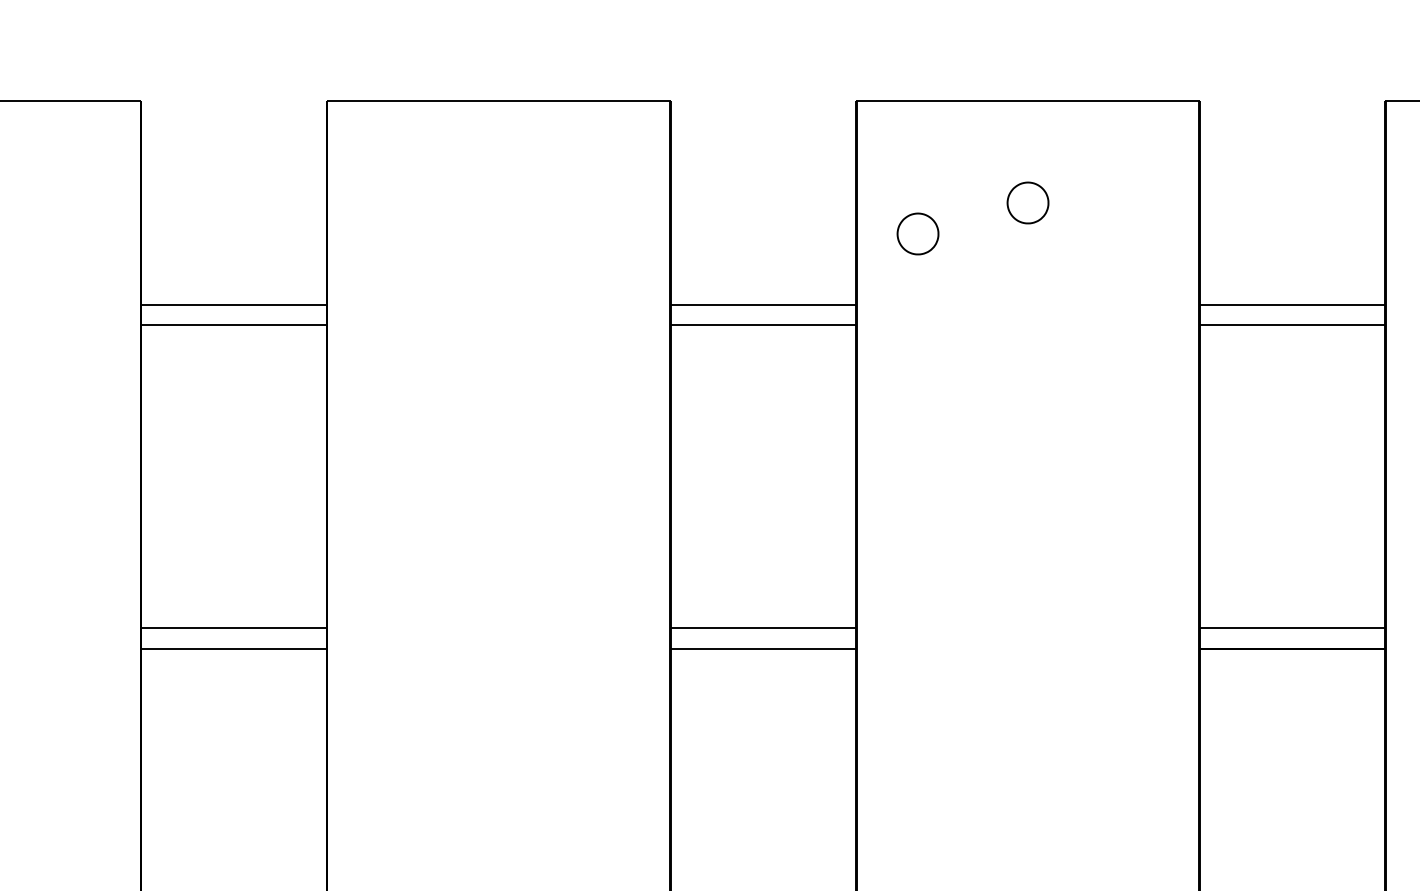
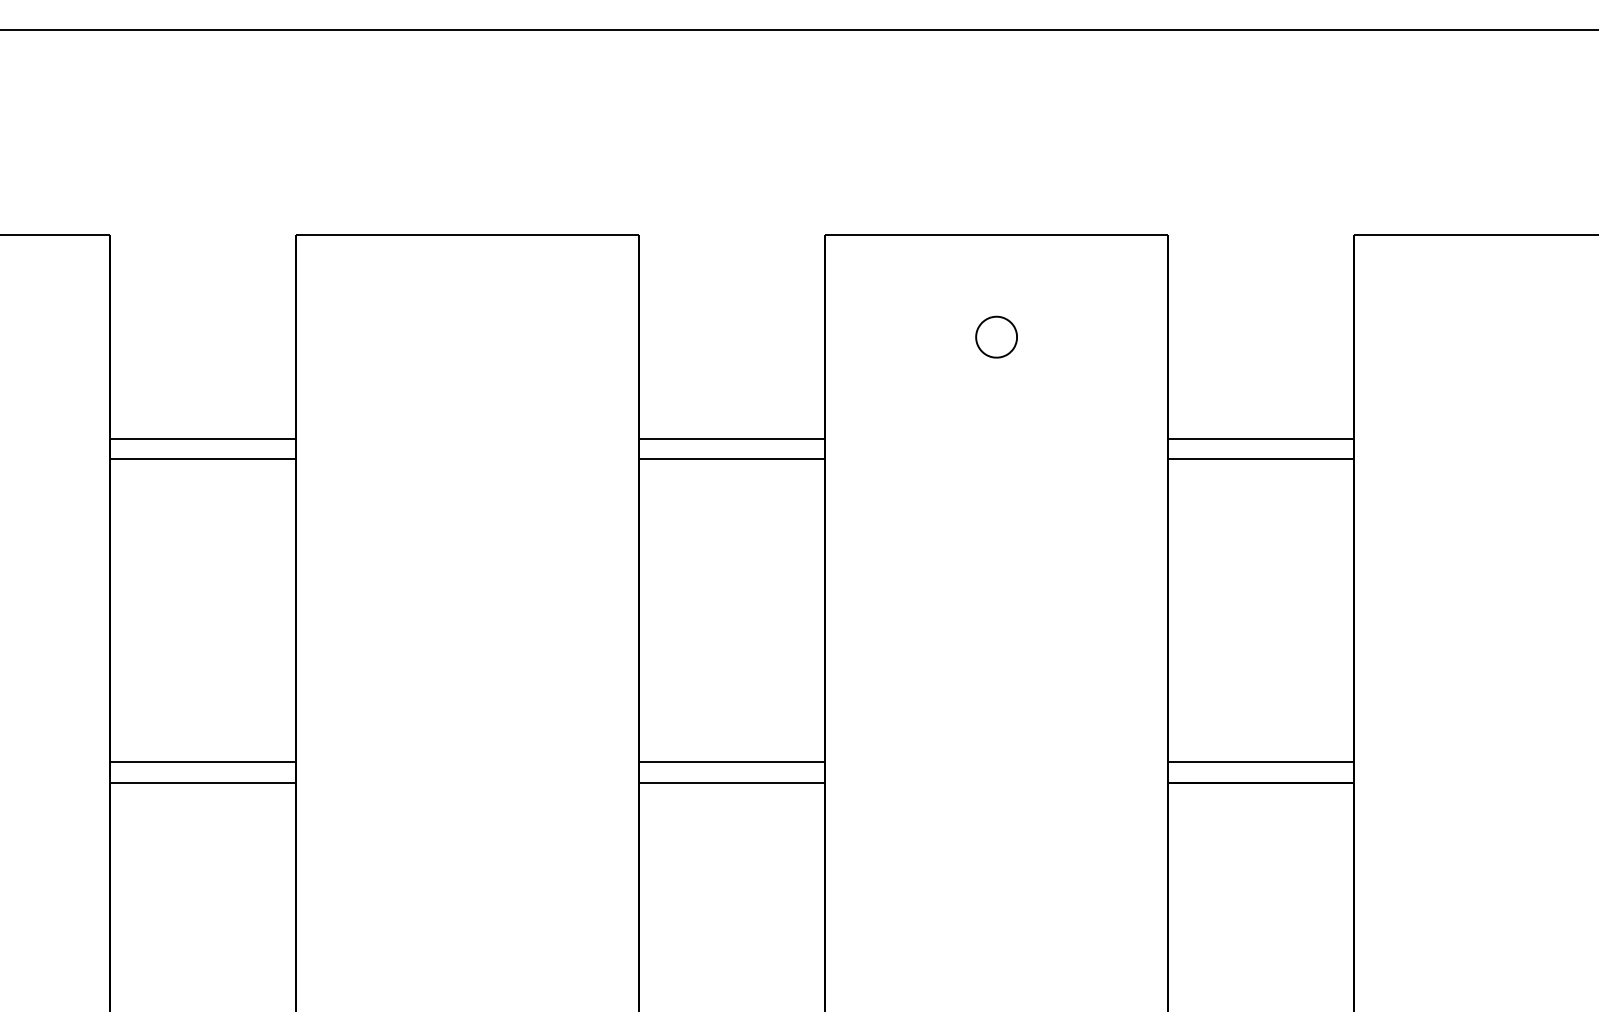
part: (917, 233) -> (886, 367), removed

